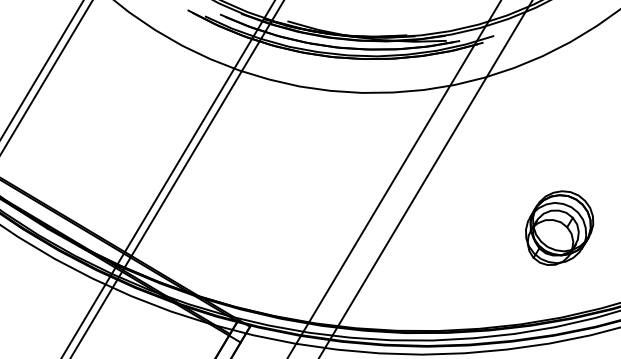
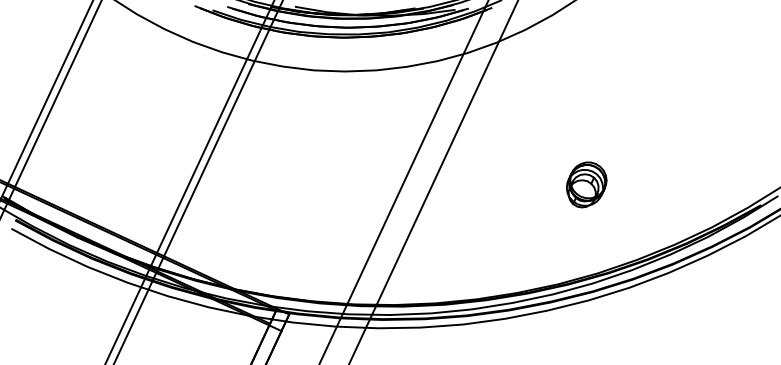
part: (559, 228) -> (586, 184), size x0.6

